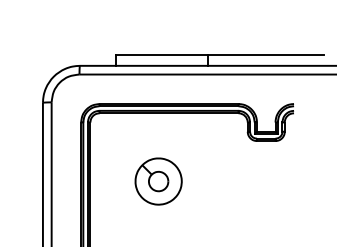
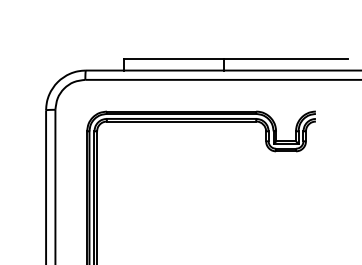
part: (158, 181) -> (170, 194), removed

